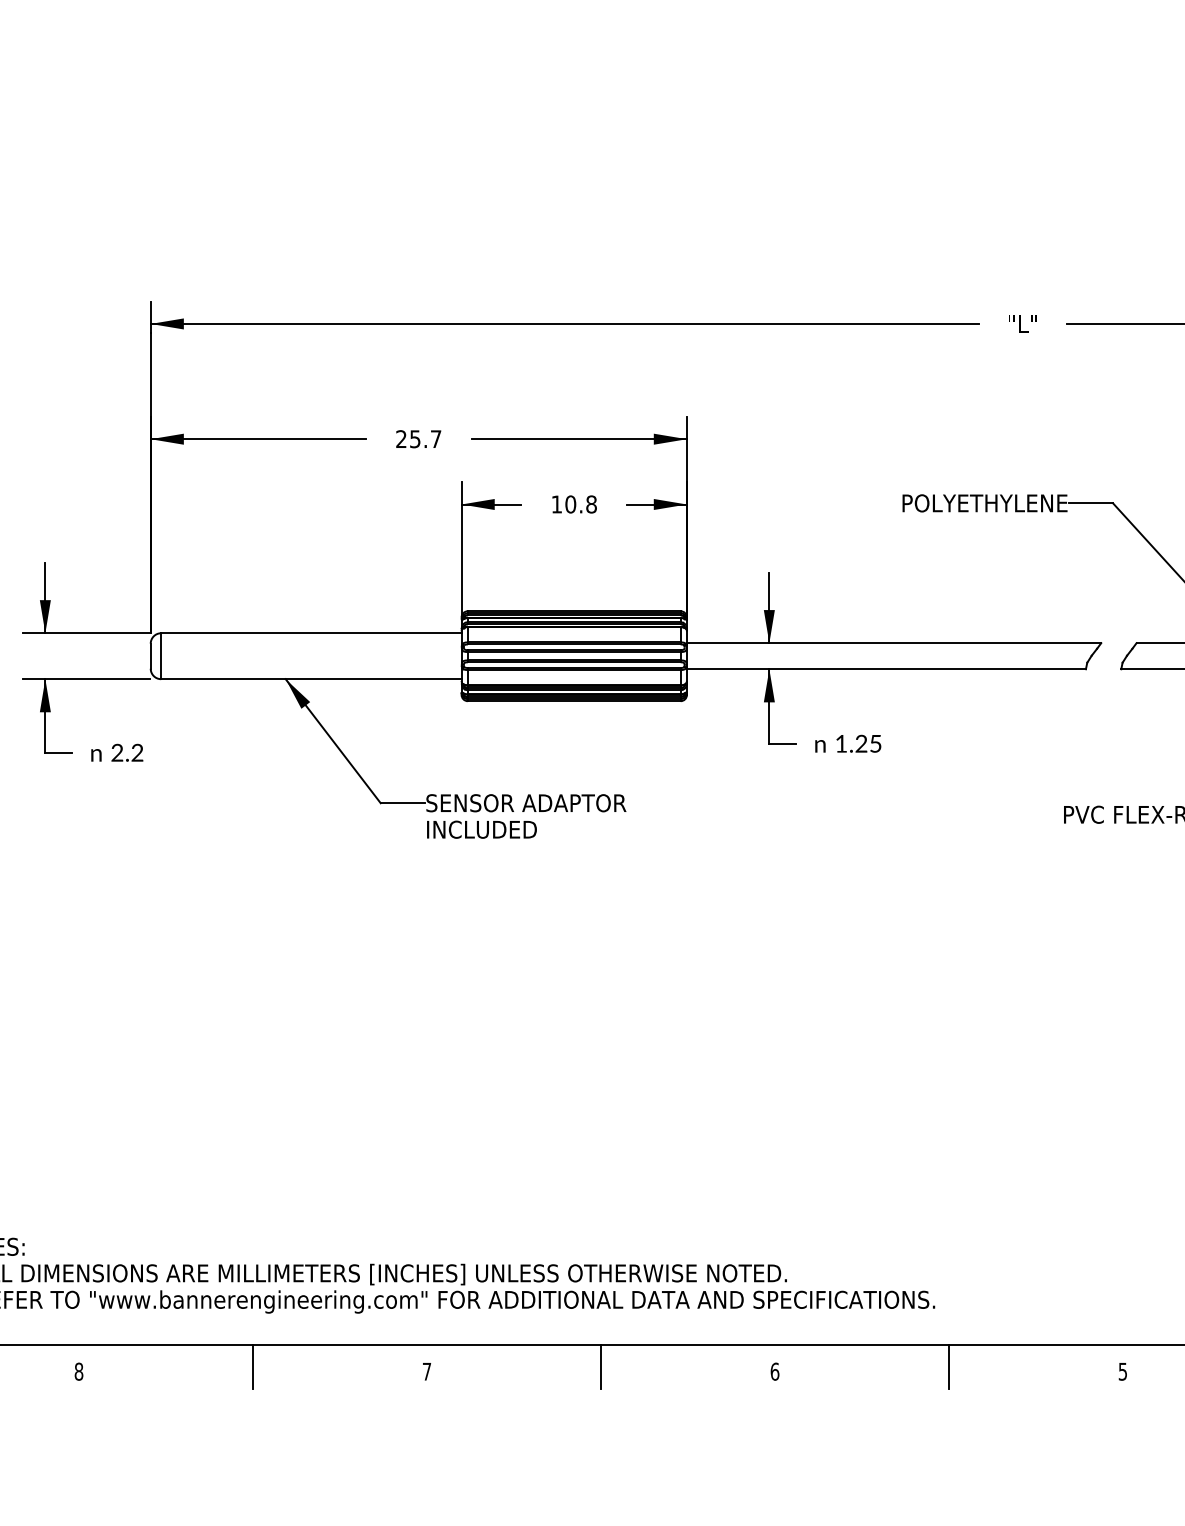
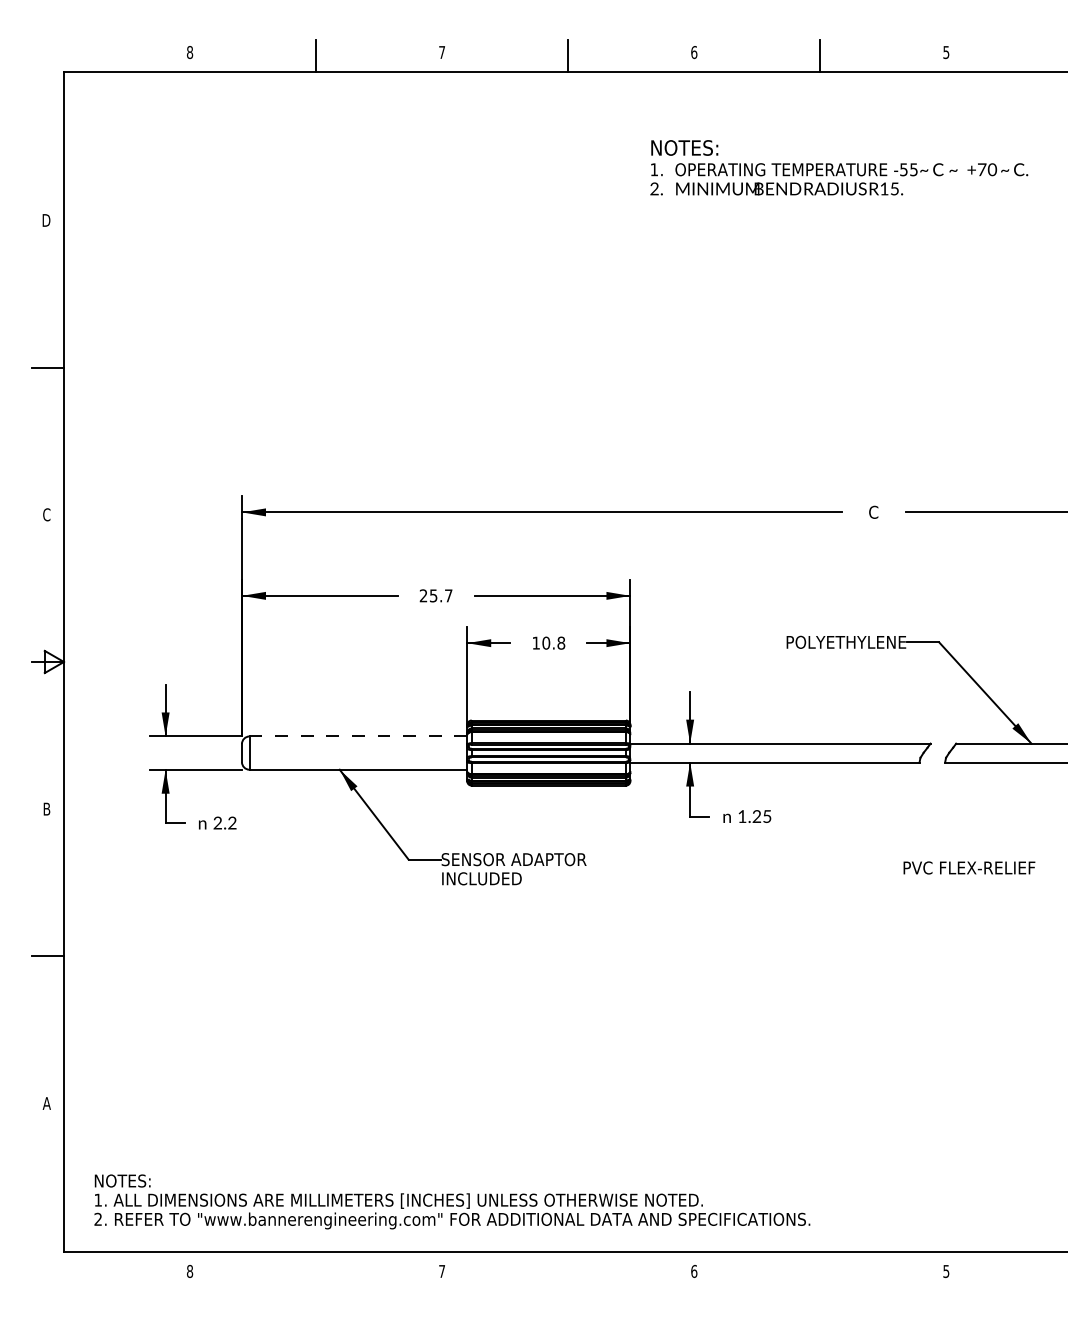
text: (1022, 322) -> (873, 511), "L" -> C
line: (311, 633) -> (358, 736), solid -> dashed
line: (253, 1367) -> (316, 1268), removed
line: (601, 1367) -> (568, 1268), removed
line: (949, 1367) -> (820, 1268), removed

